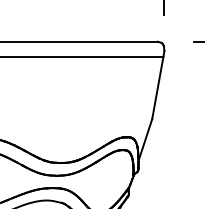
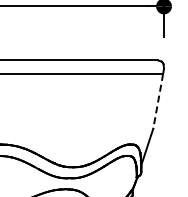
line: (158, 88) -> (158, 101), solid -> dashed

